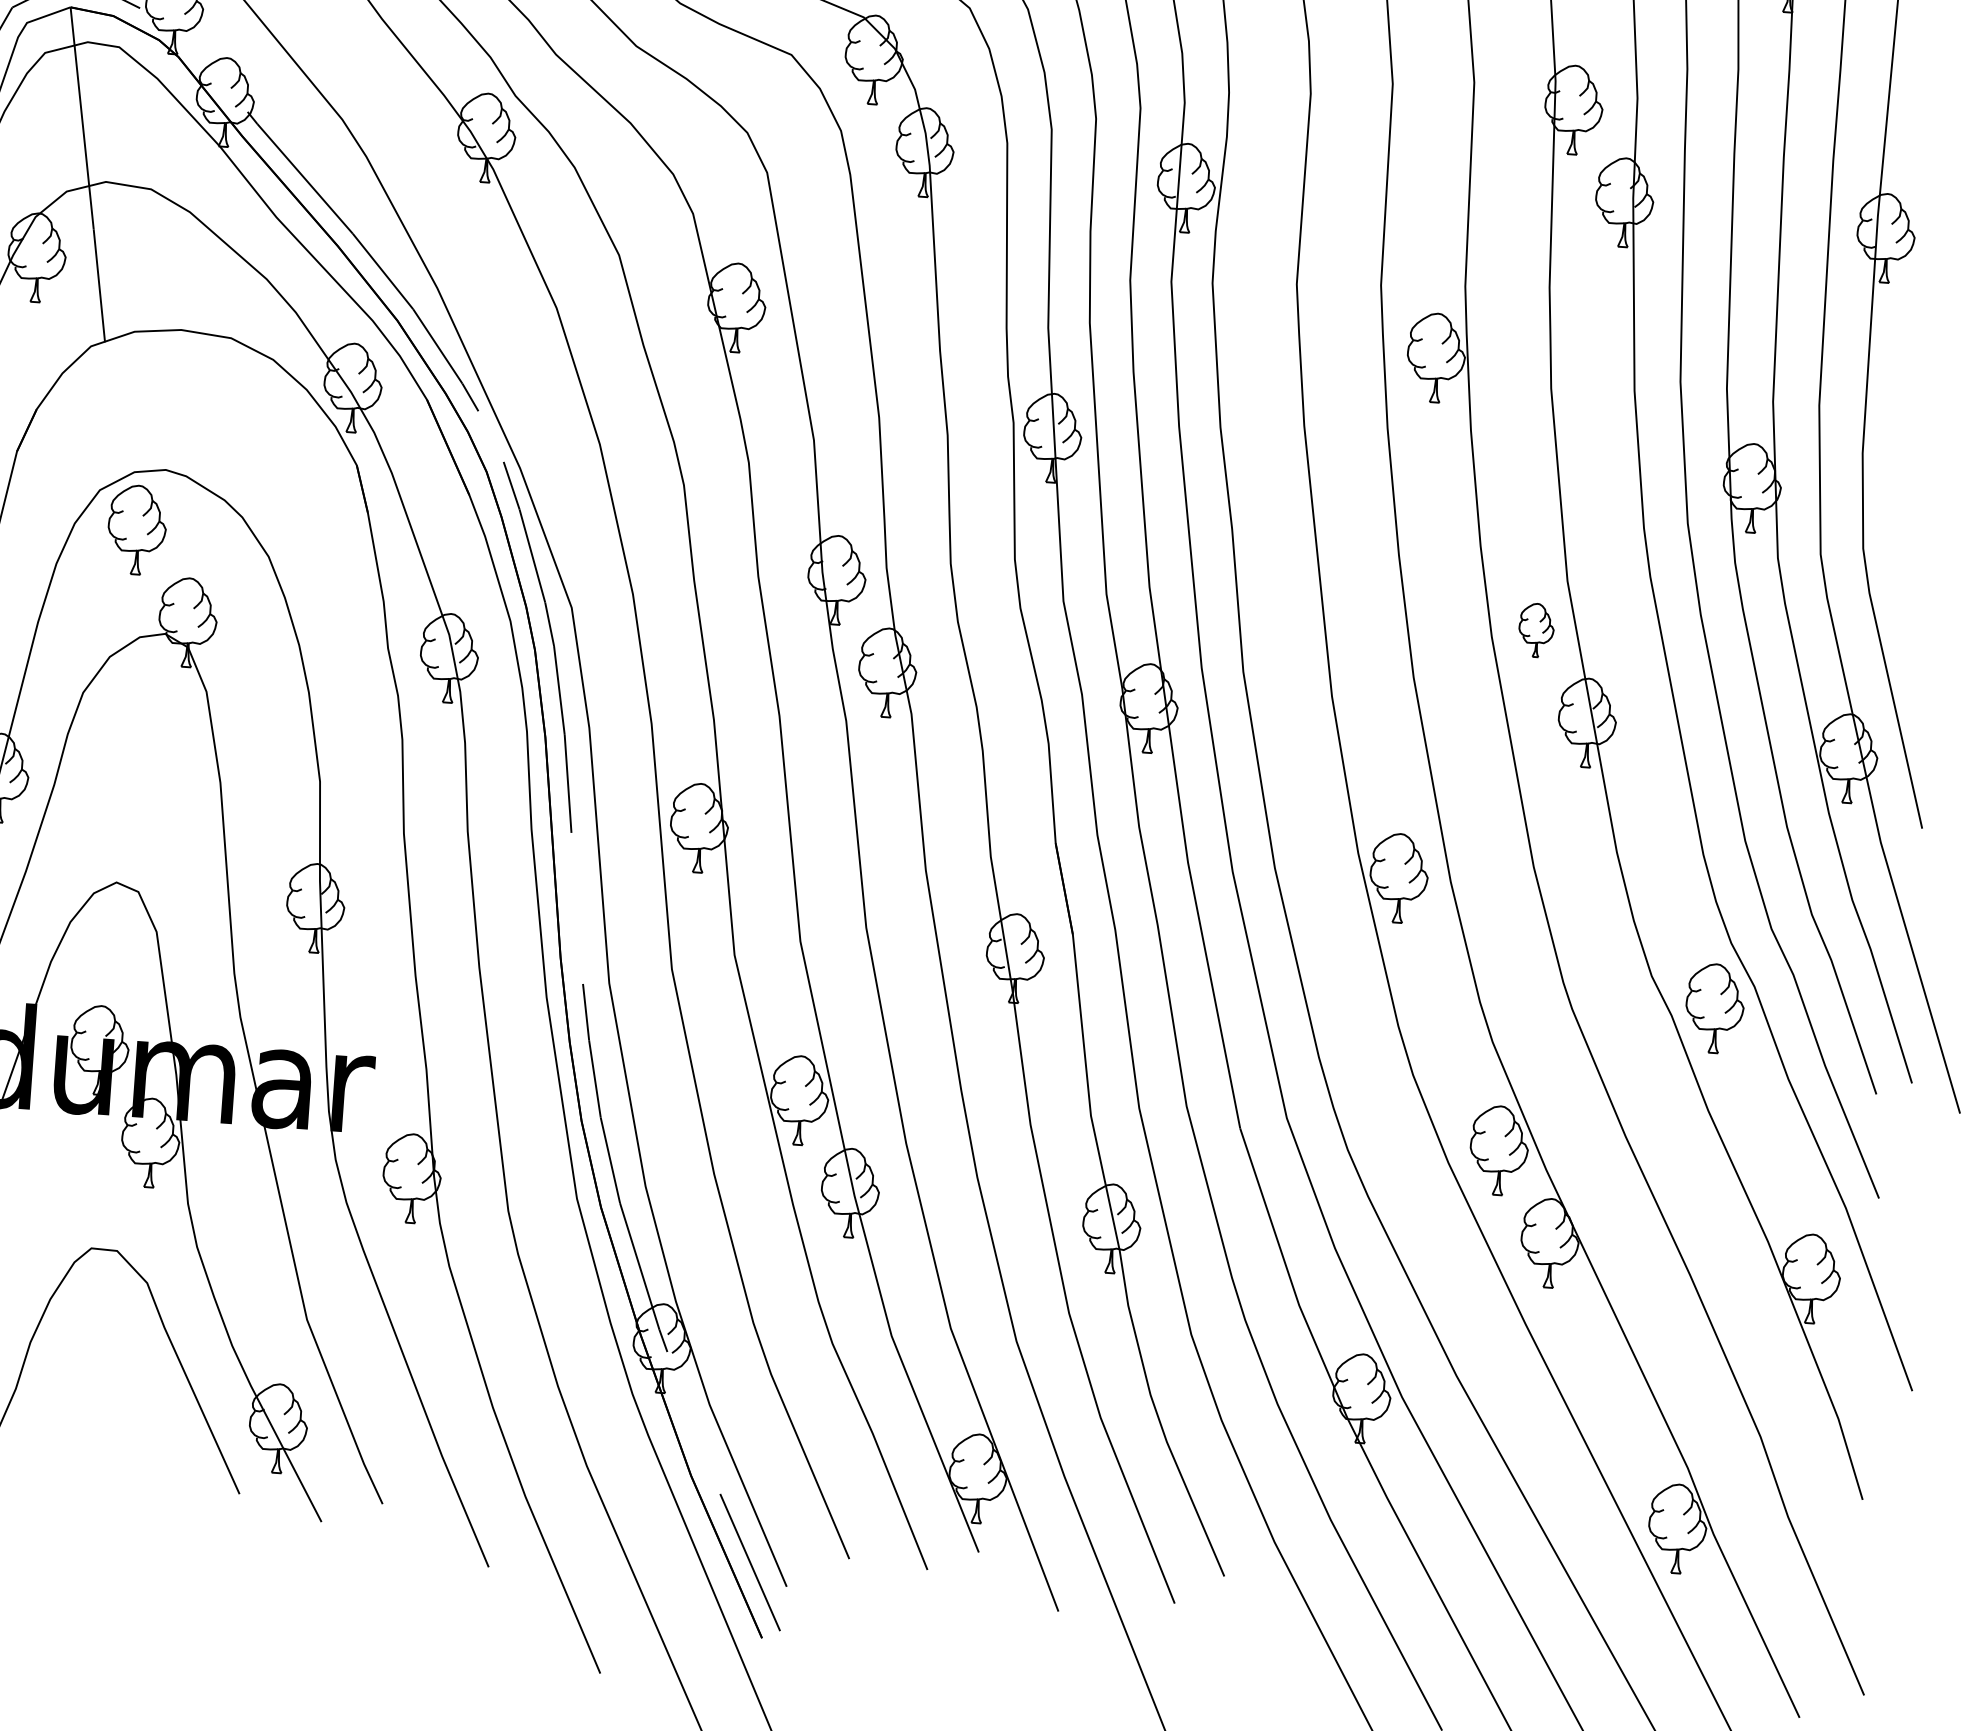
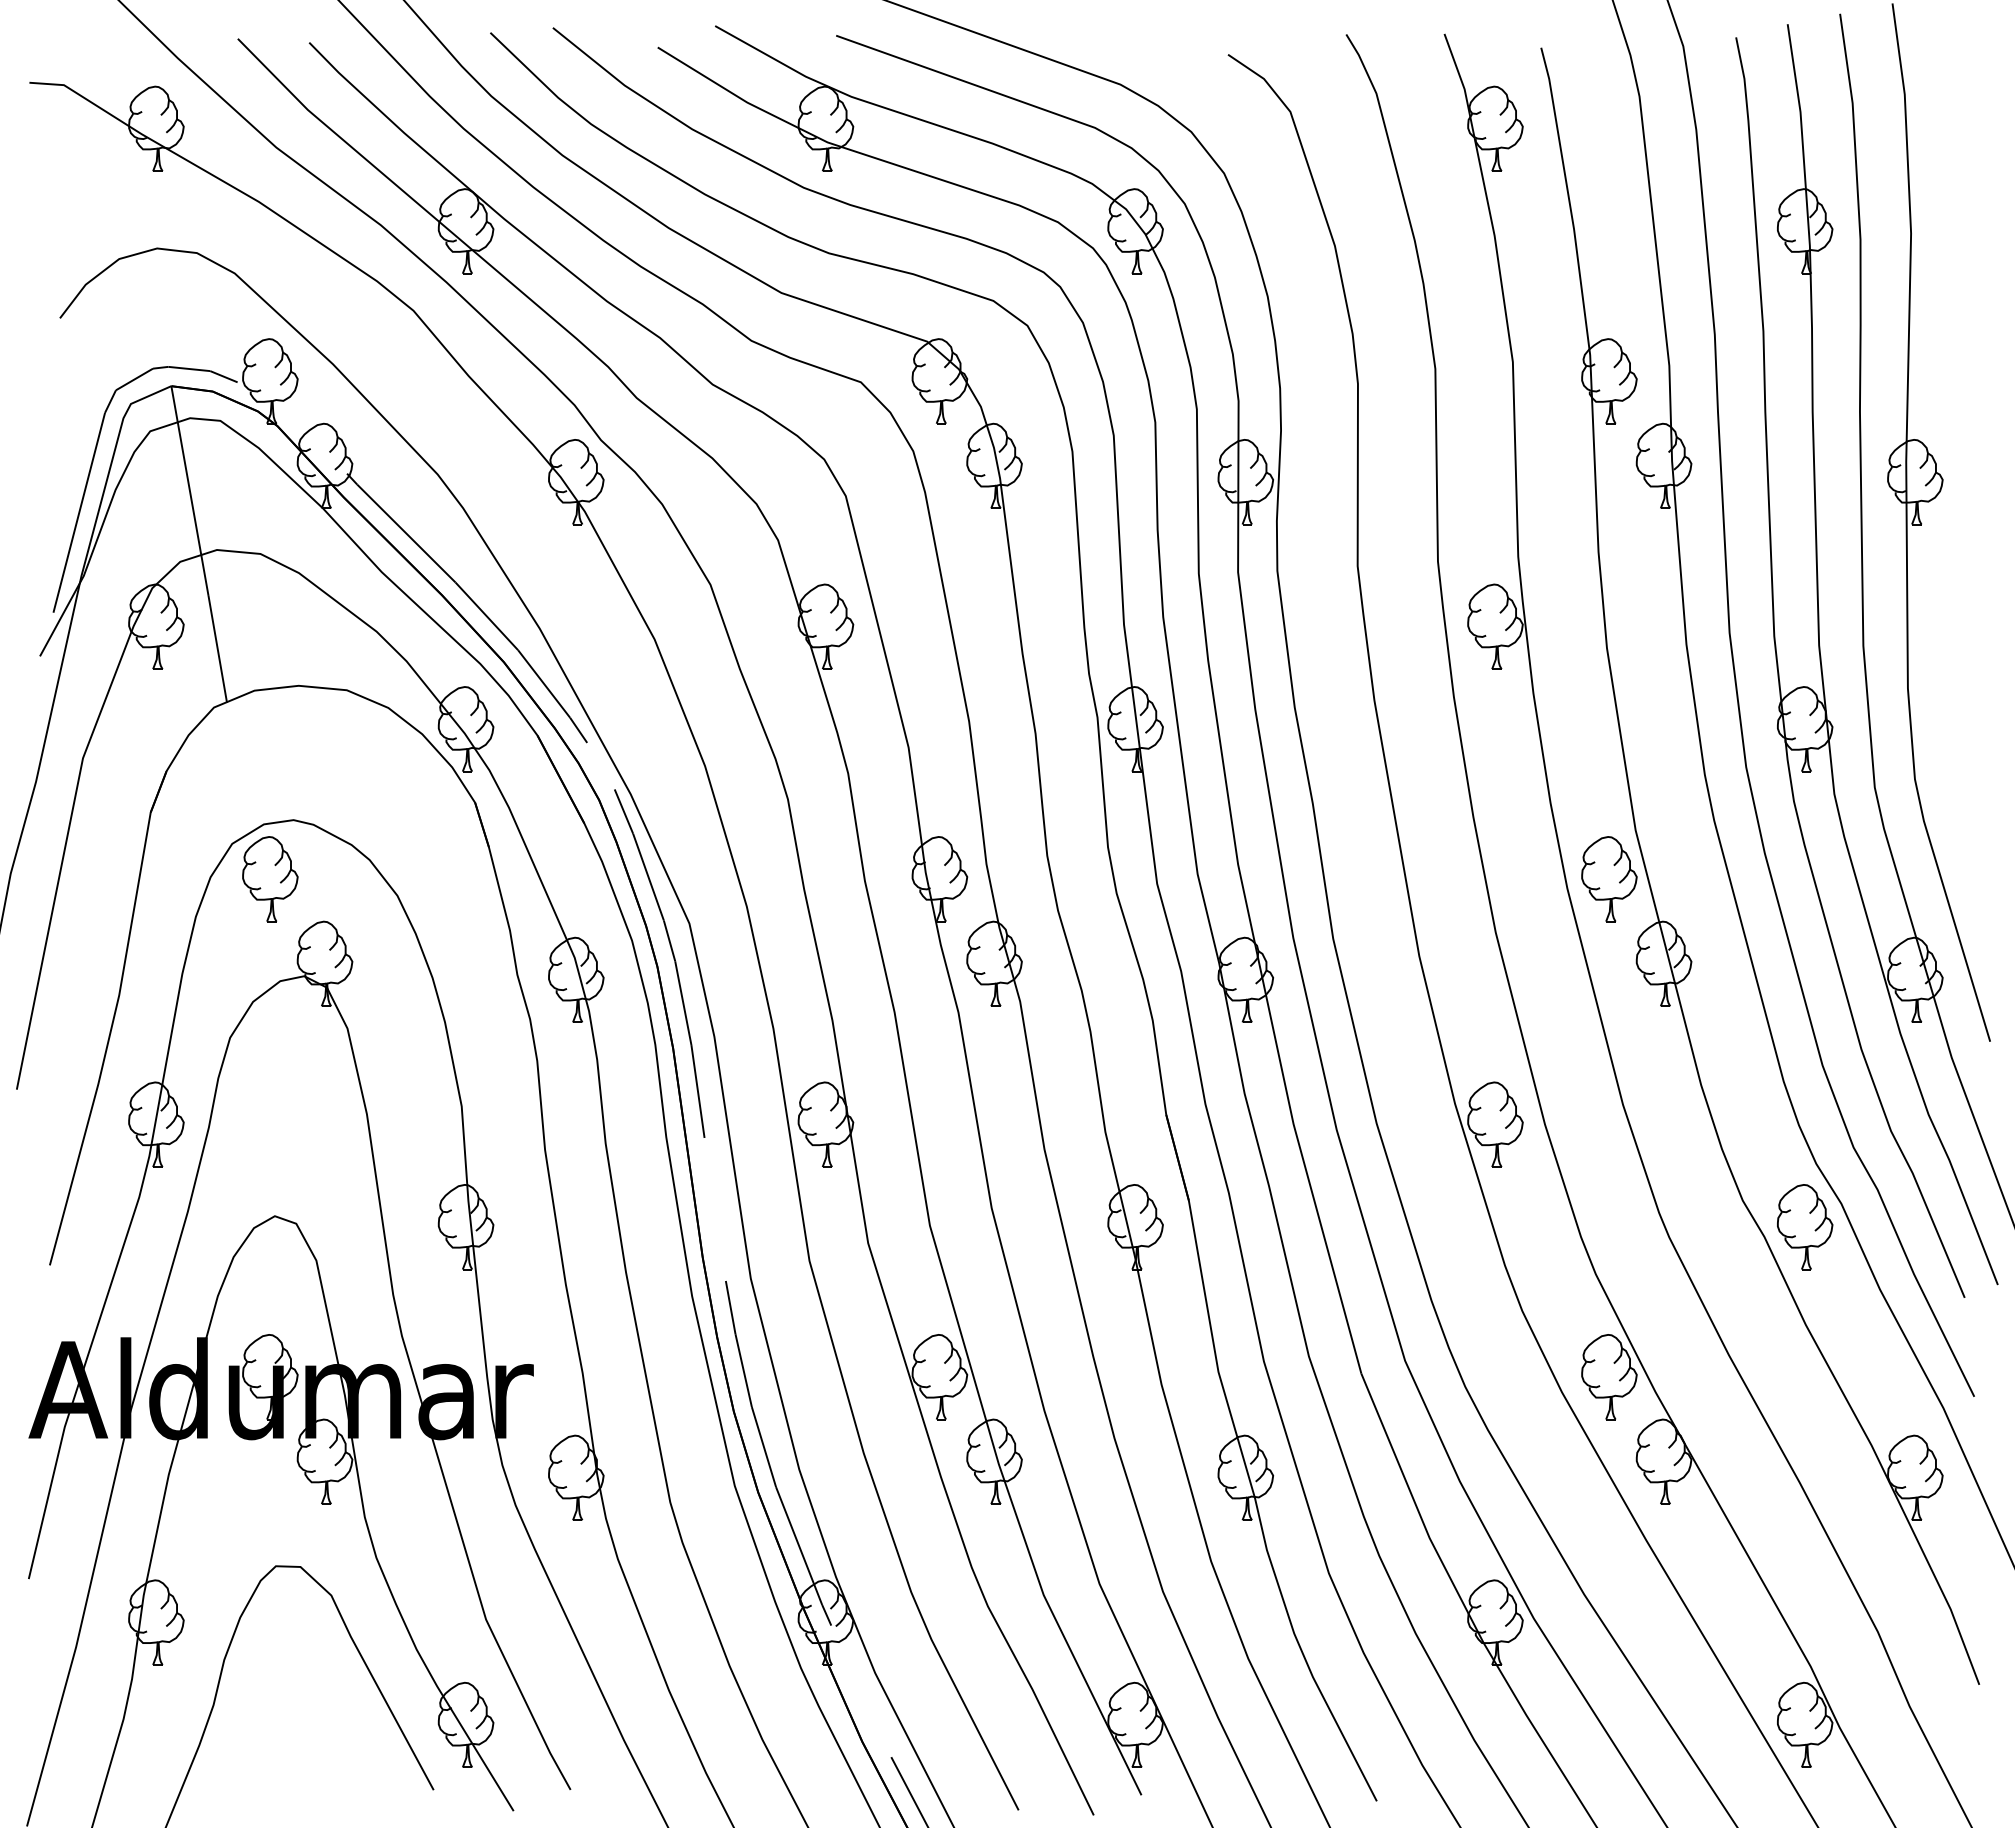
part: (1536, 630) -> (1609, 879), size x1.67

